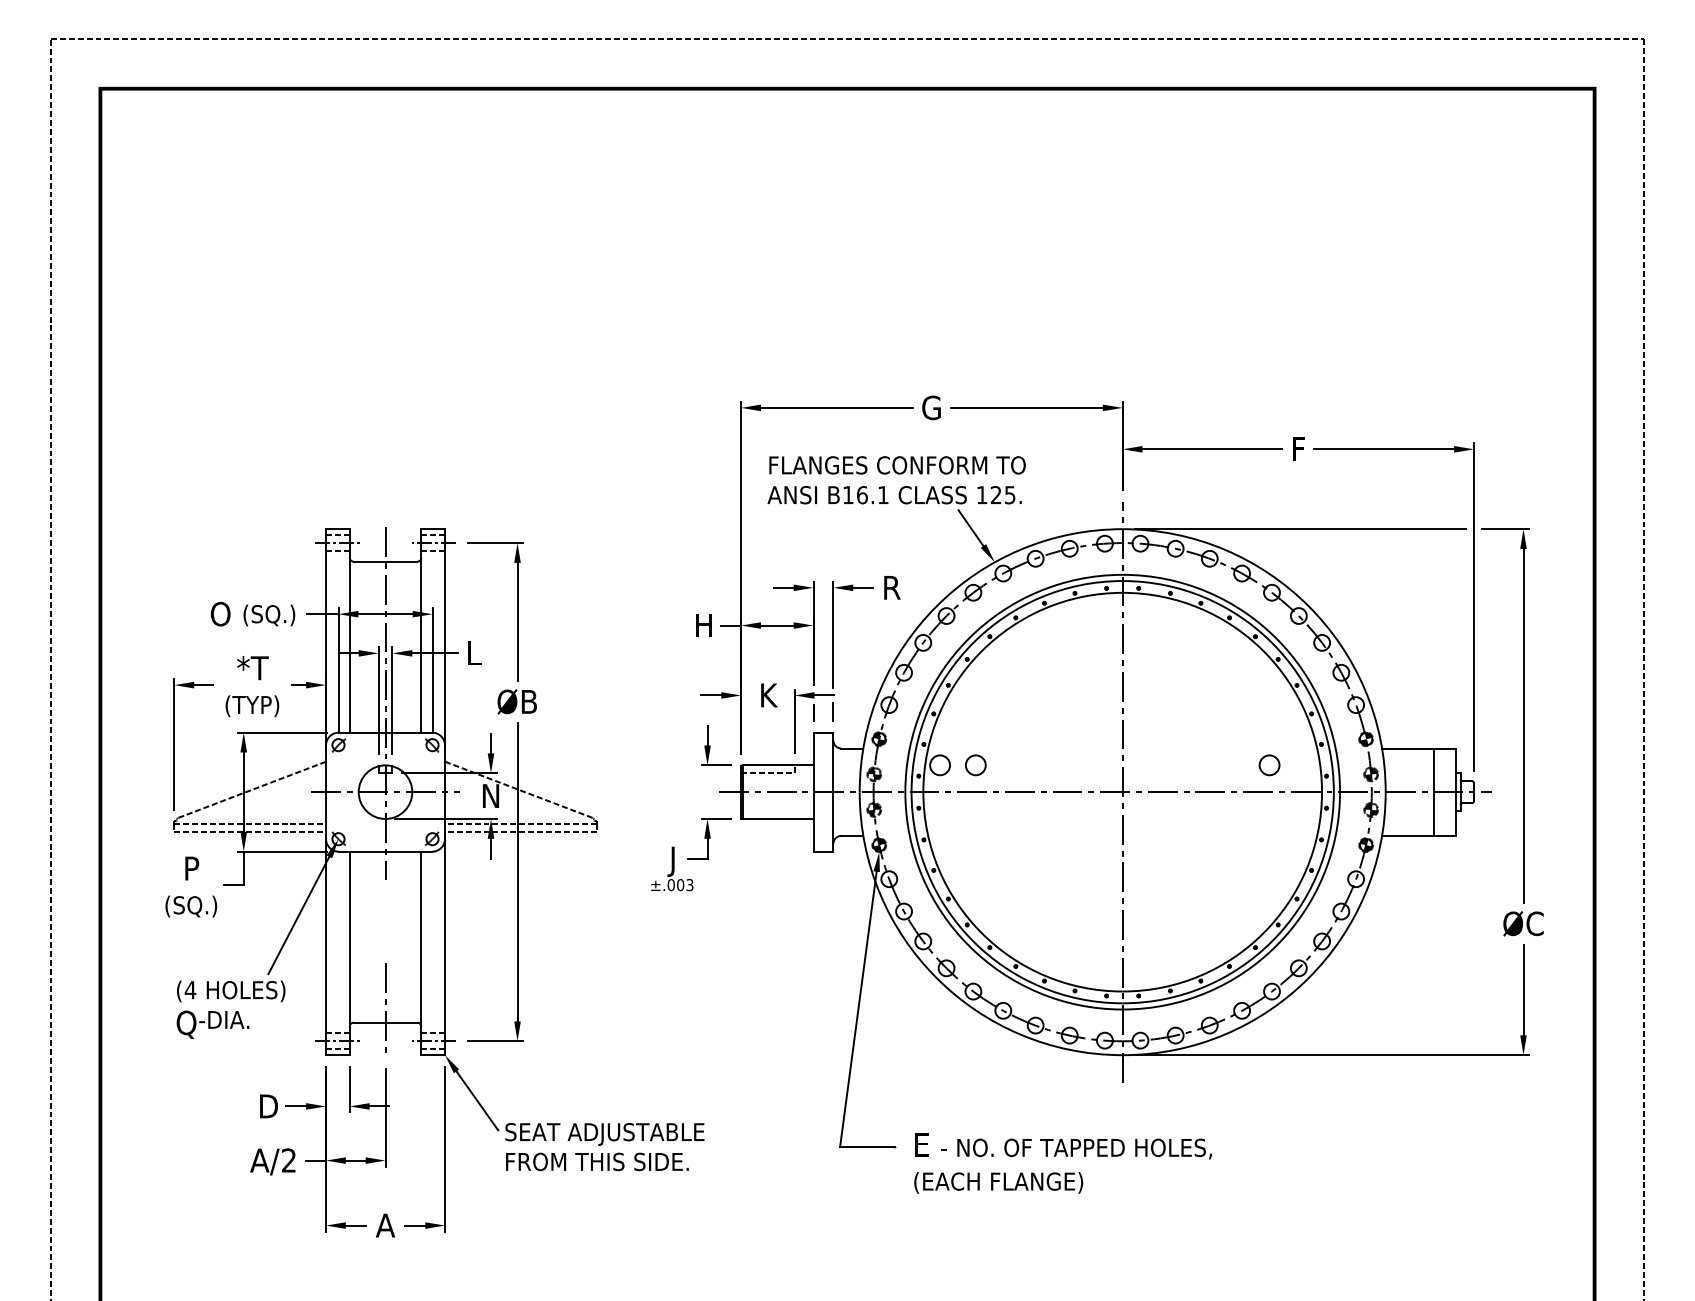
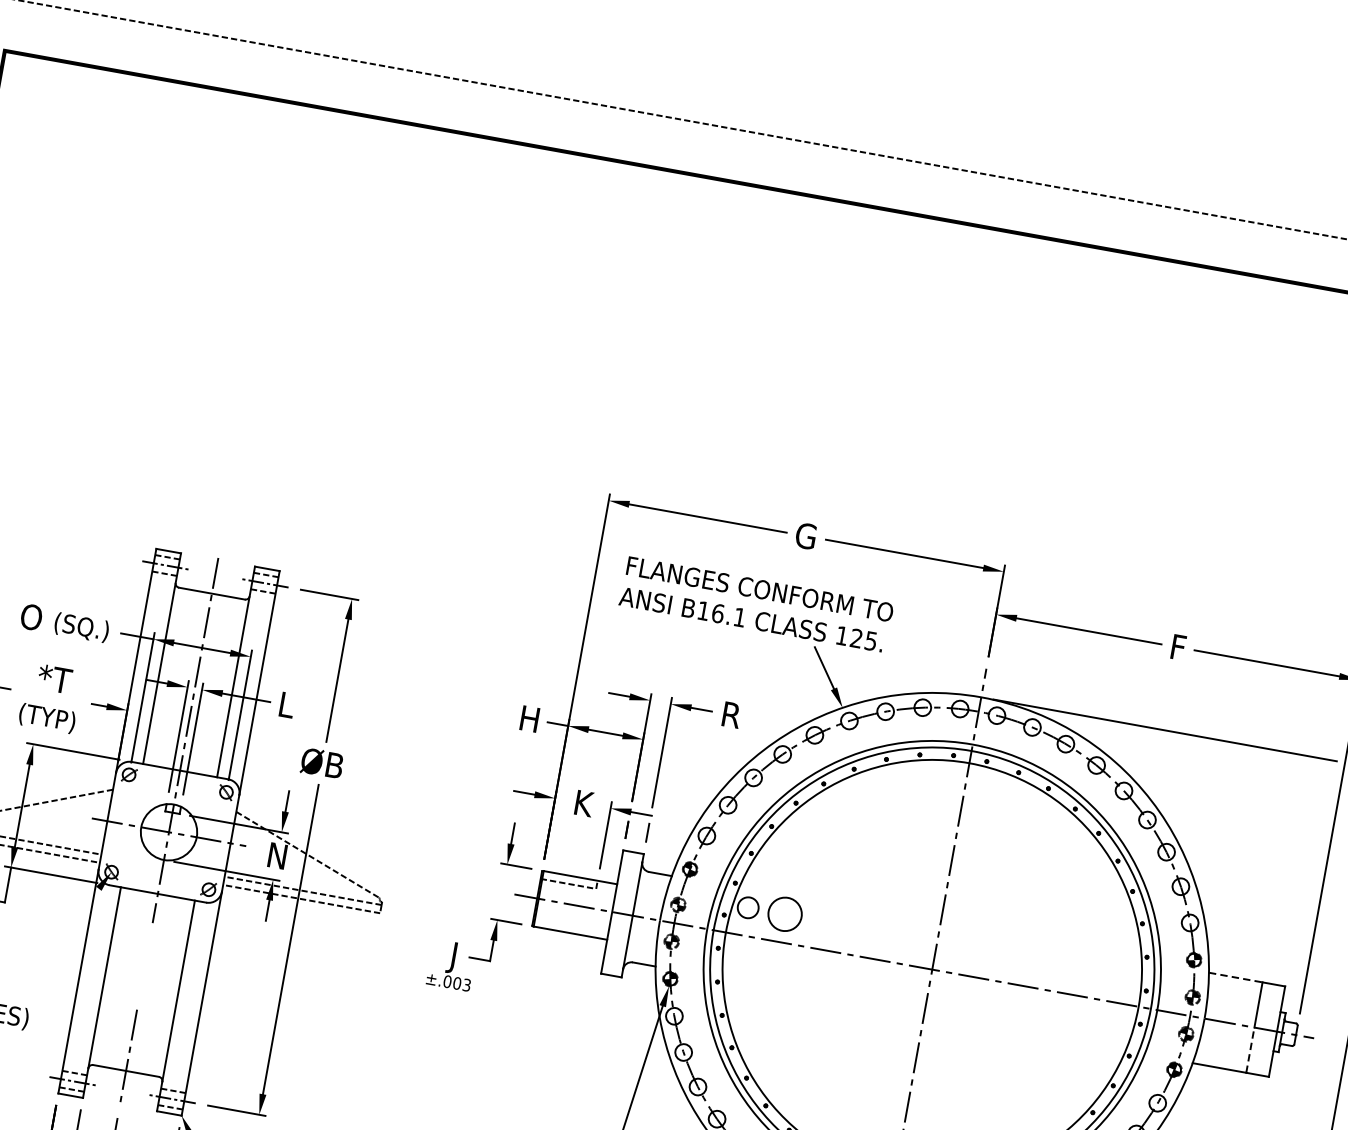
line: (1407, 748) -> (1235, 977), solid -> dashed
circle: (975, 765) -> (784, 914), size x1.6
circle: (1269, 765) -> (1089, 969), removed
line: (1433, 814) -> (1249, 1050), solid -> dashed
line: (298, 915) -> (55, 943), removed

